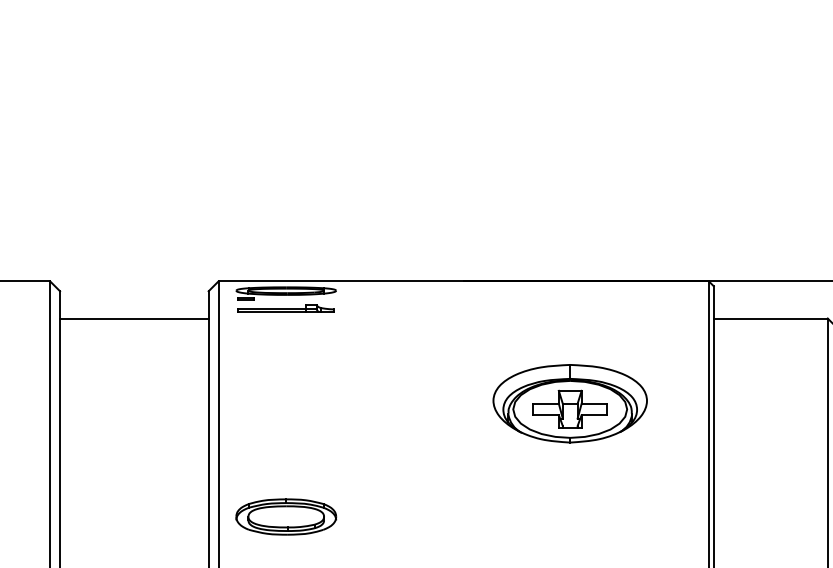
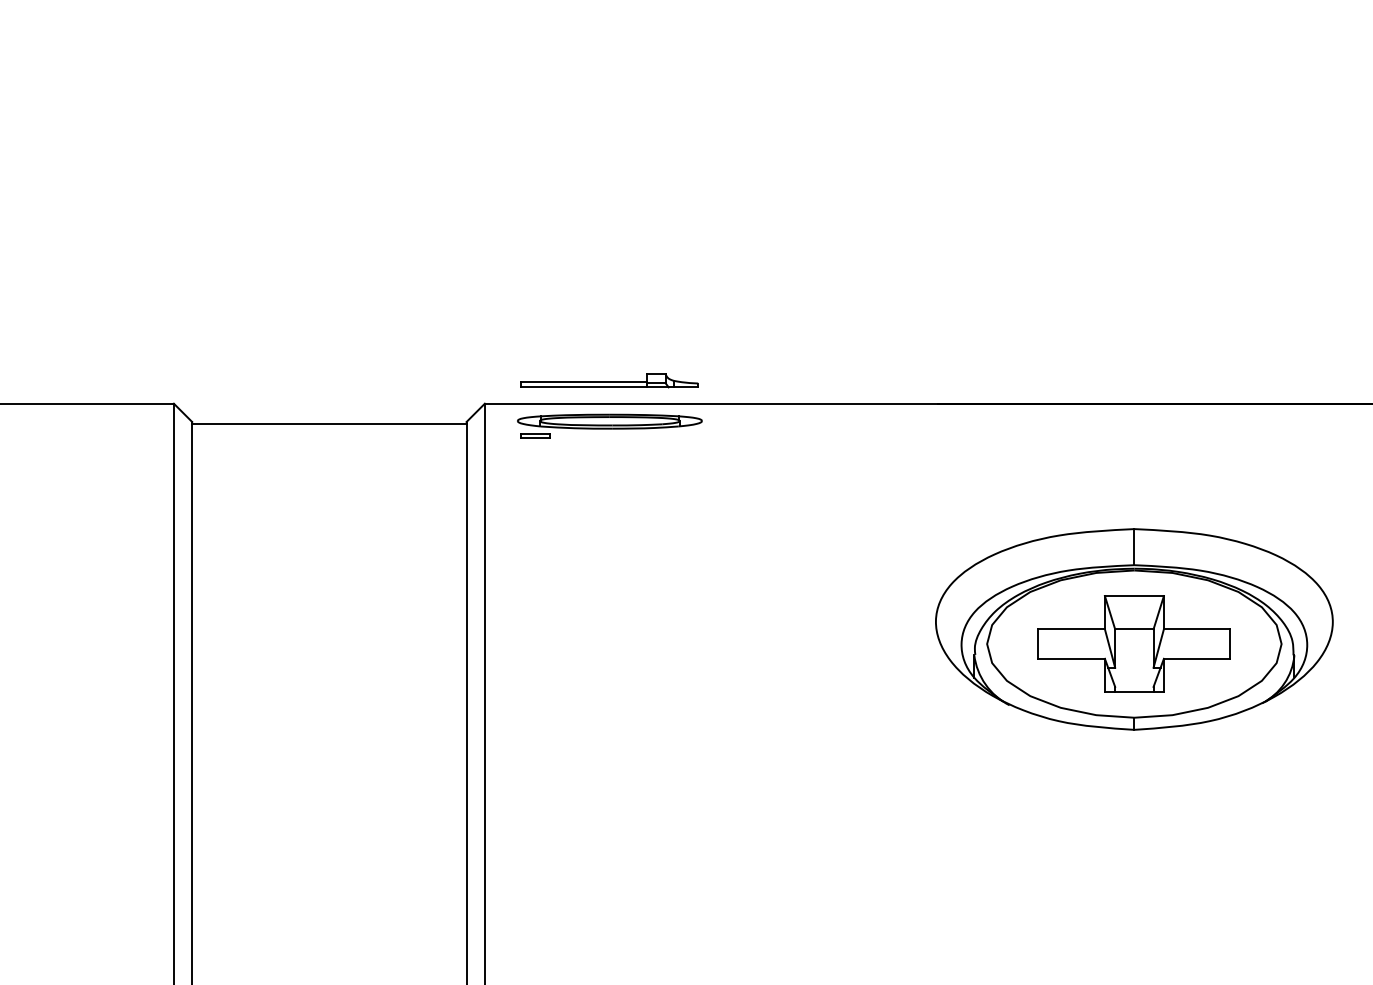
part: (285, 308) -> (608, 381), moved
line: (134, 318) -> (329, 424), moved
part: (569, 403) -> (1132, 629), size x1.4
part: (286, 516) -> (610, 837), removed

